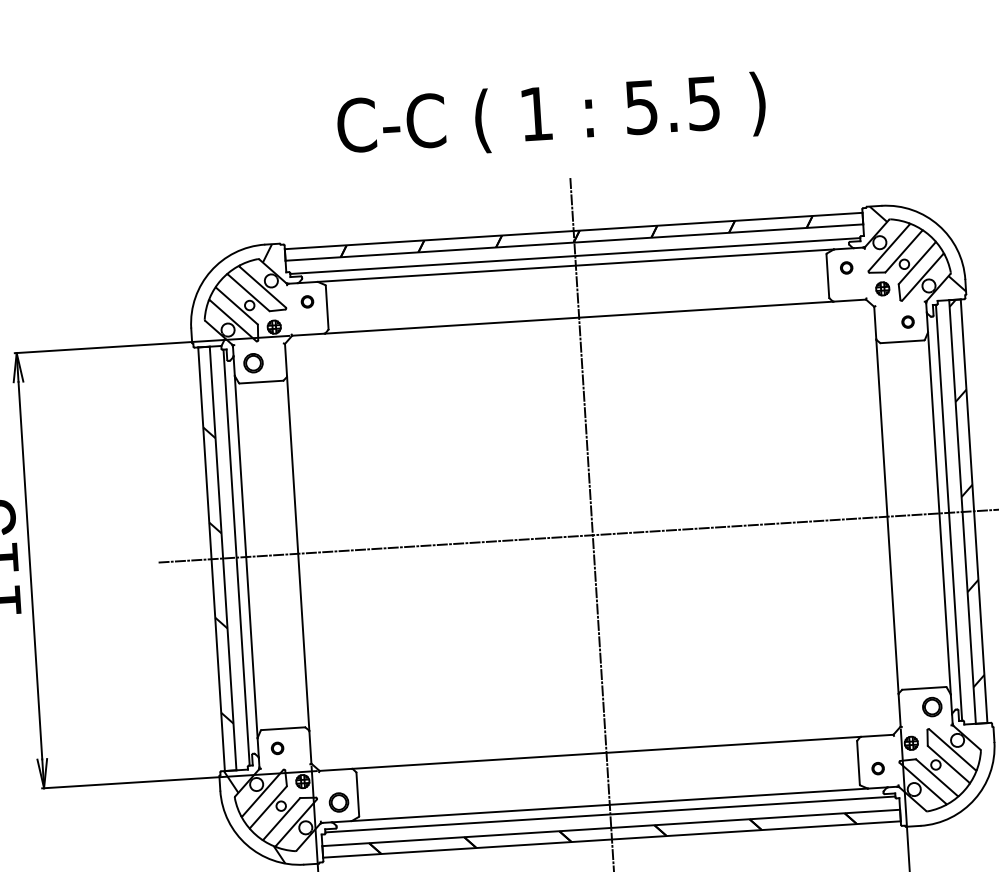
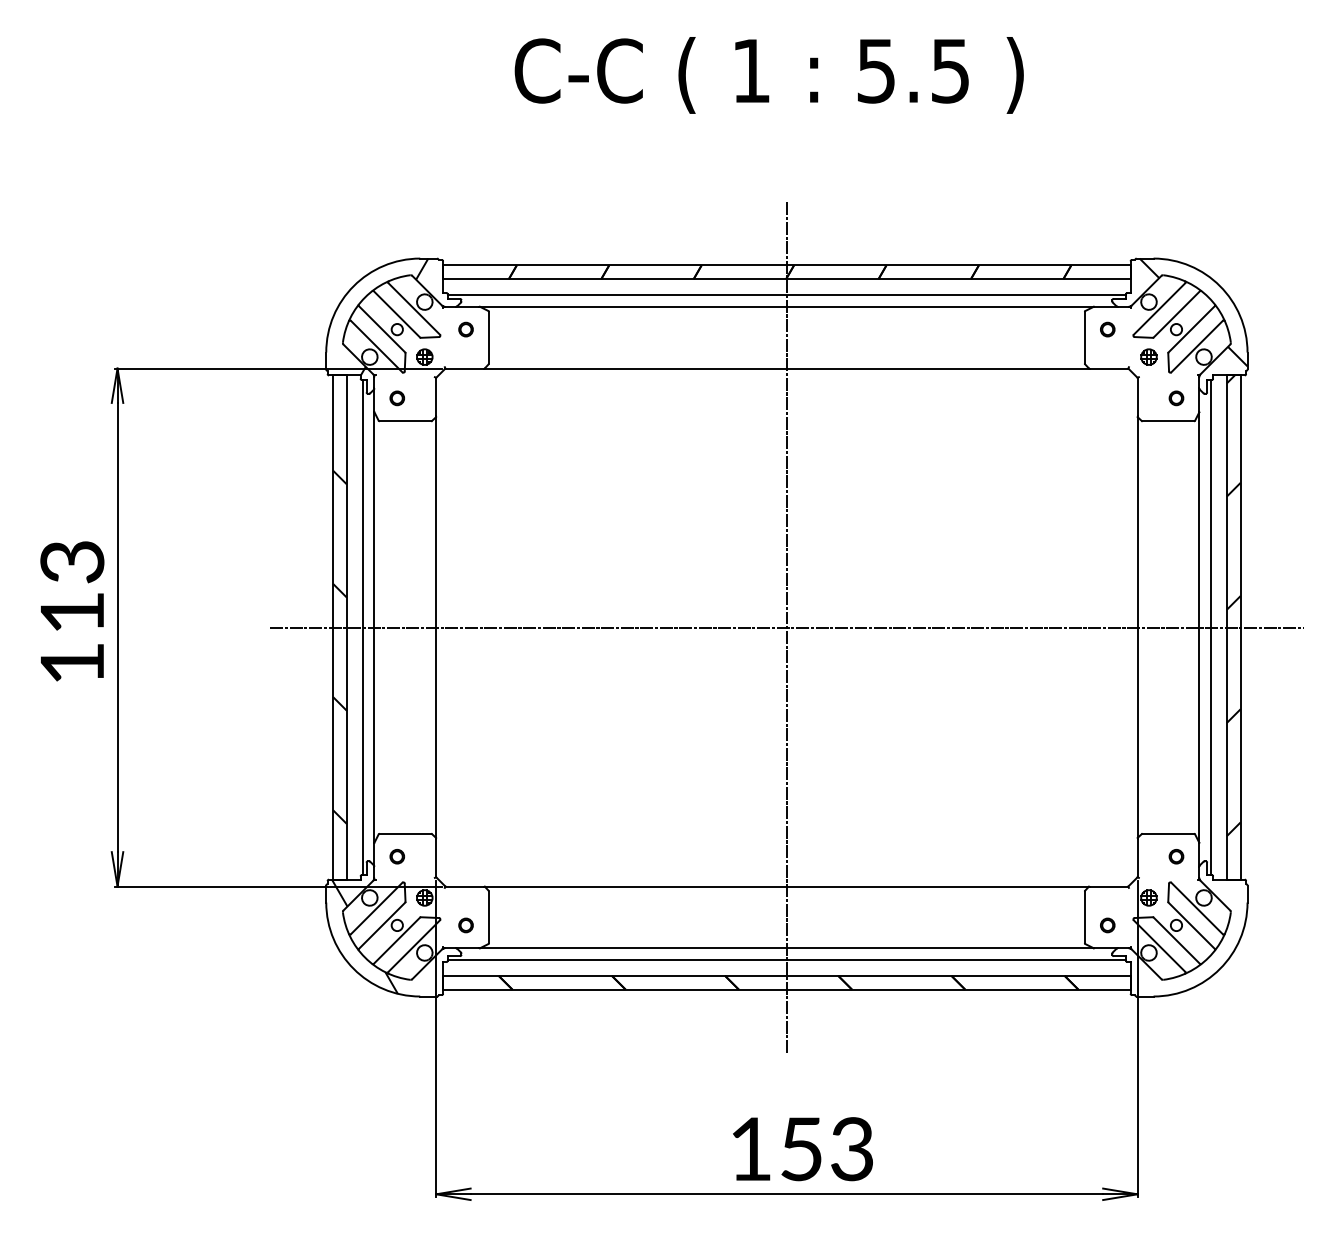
text: (550, 116) -> (768, 75), moved
part: (252, 363) -> (396, 398), size x0.62
part: (932, 707) -> (1176, 856), size x0.62
part: (338, 802) -> (465, 925), size x0.62

